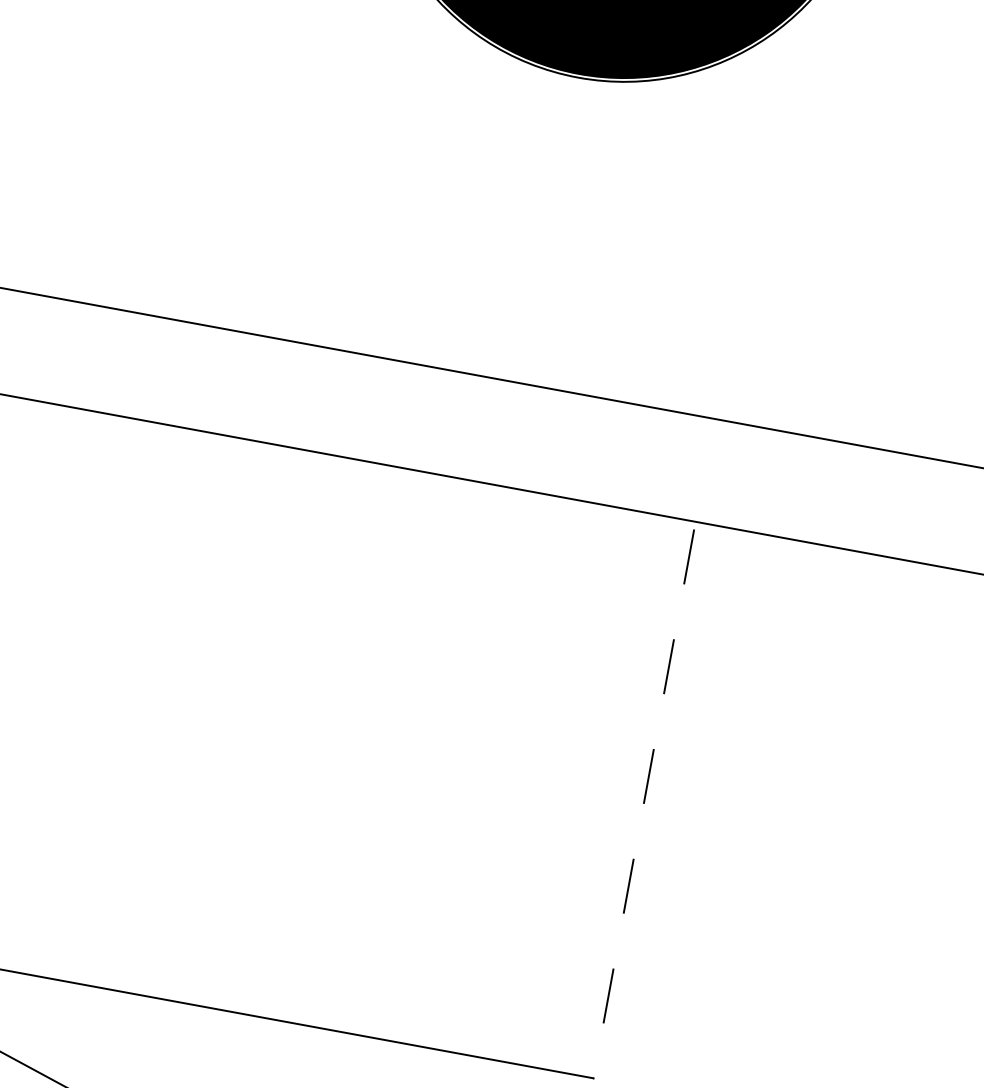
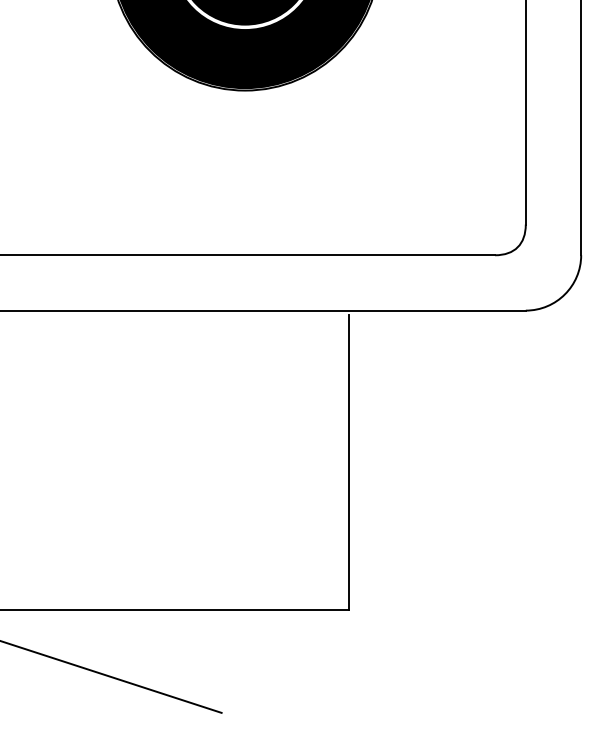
line: (643, 803) -> (348, 462), dashed -> solid

